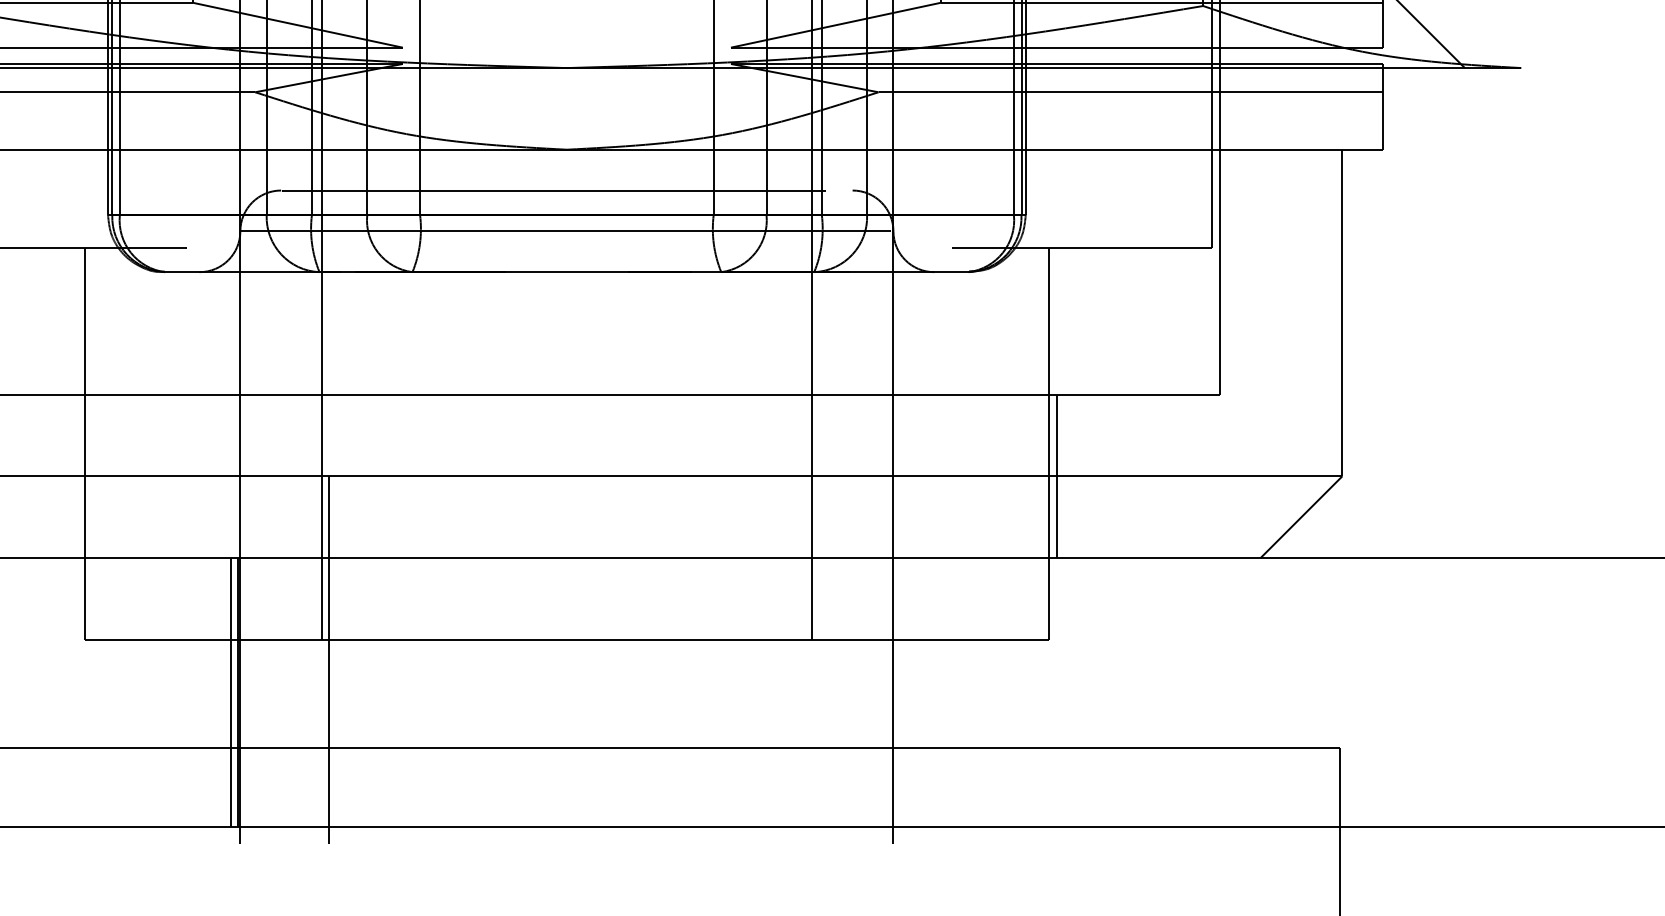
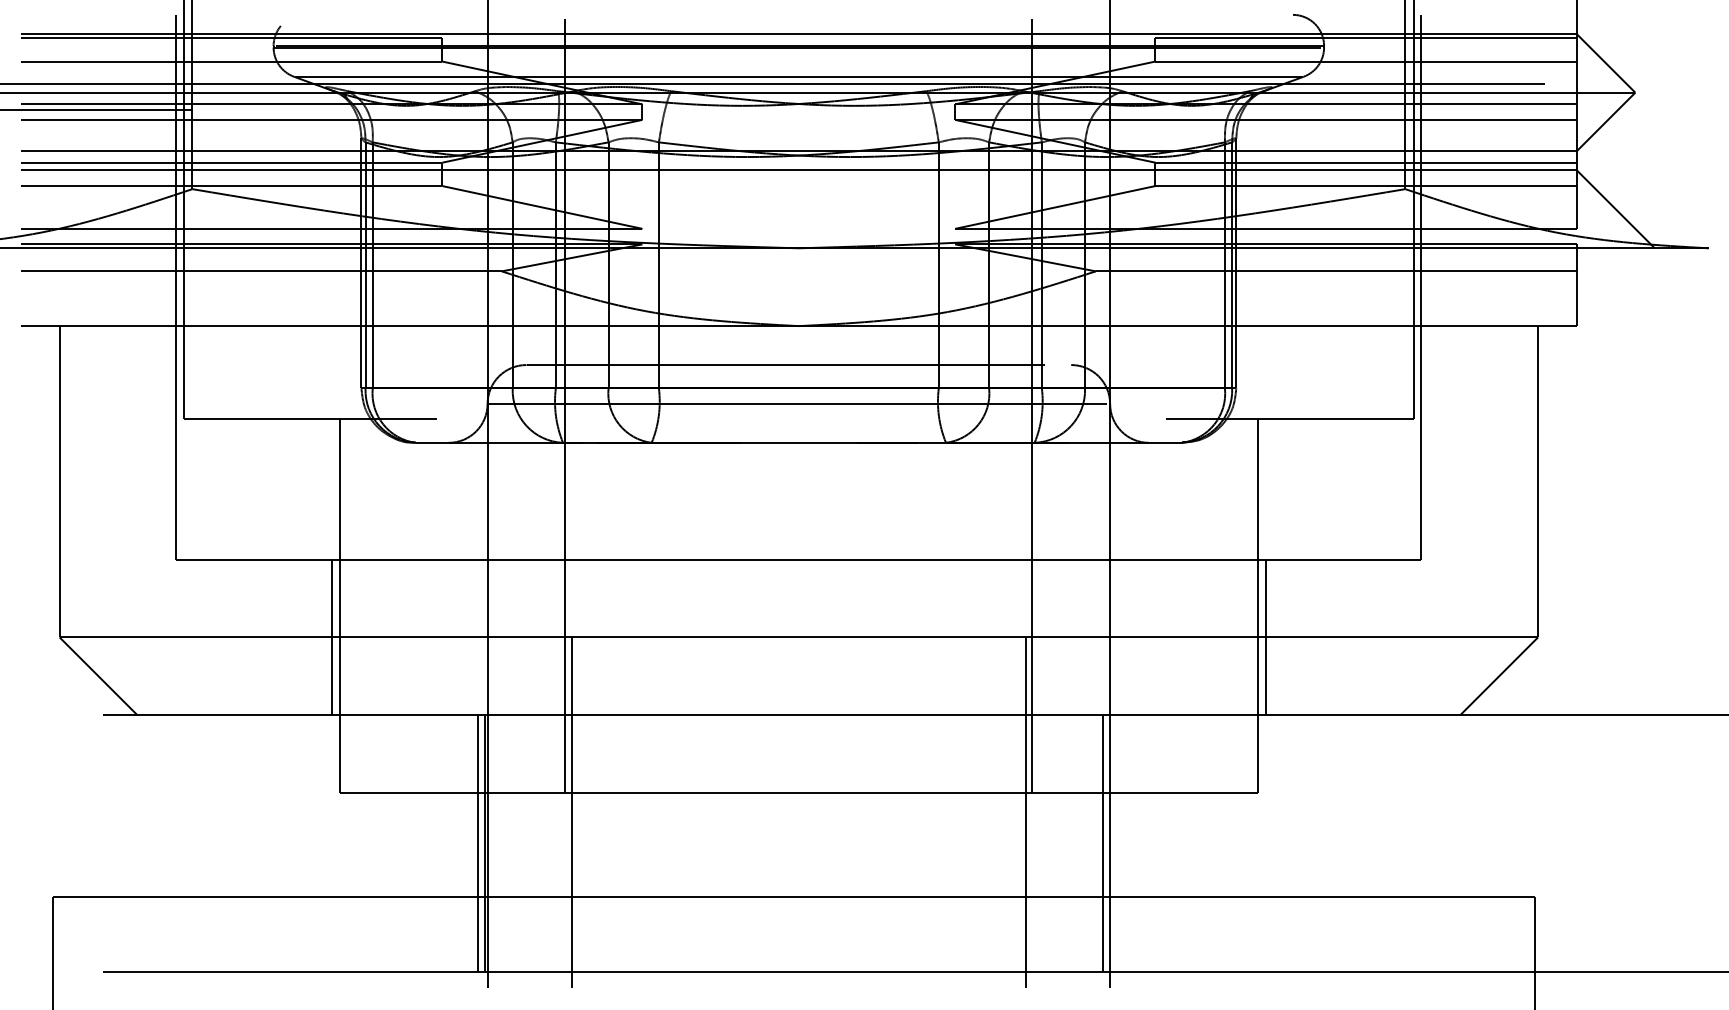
line: (76, 476) -> (331, 637), added
line: (804, 659) -> (1025, 812), added
line: (886, 692) -> (1103, 843), added

